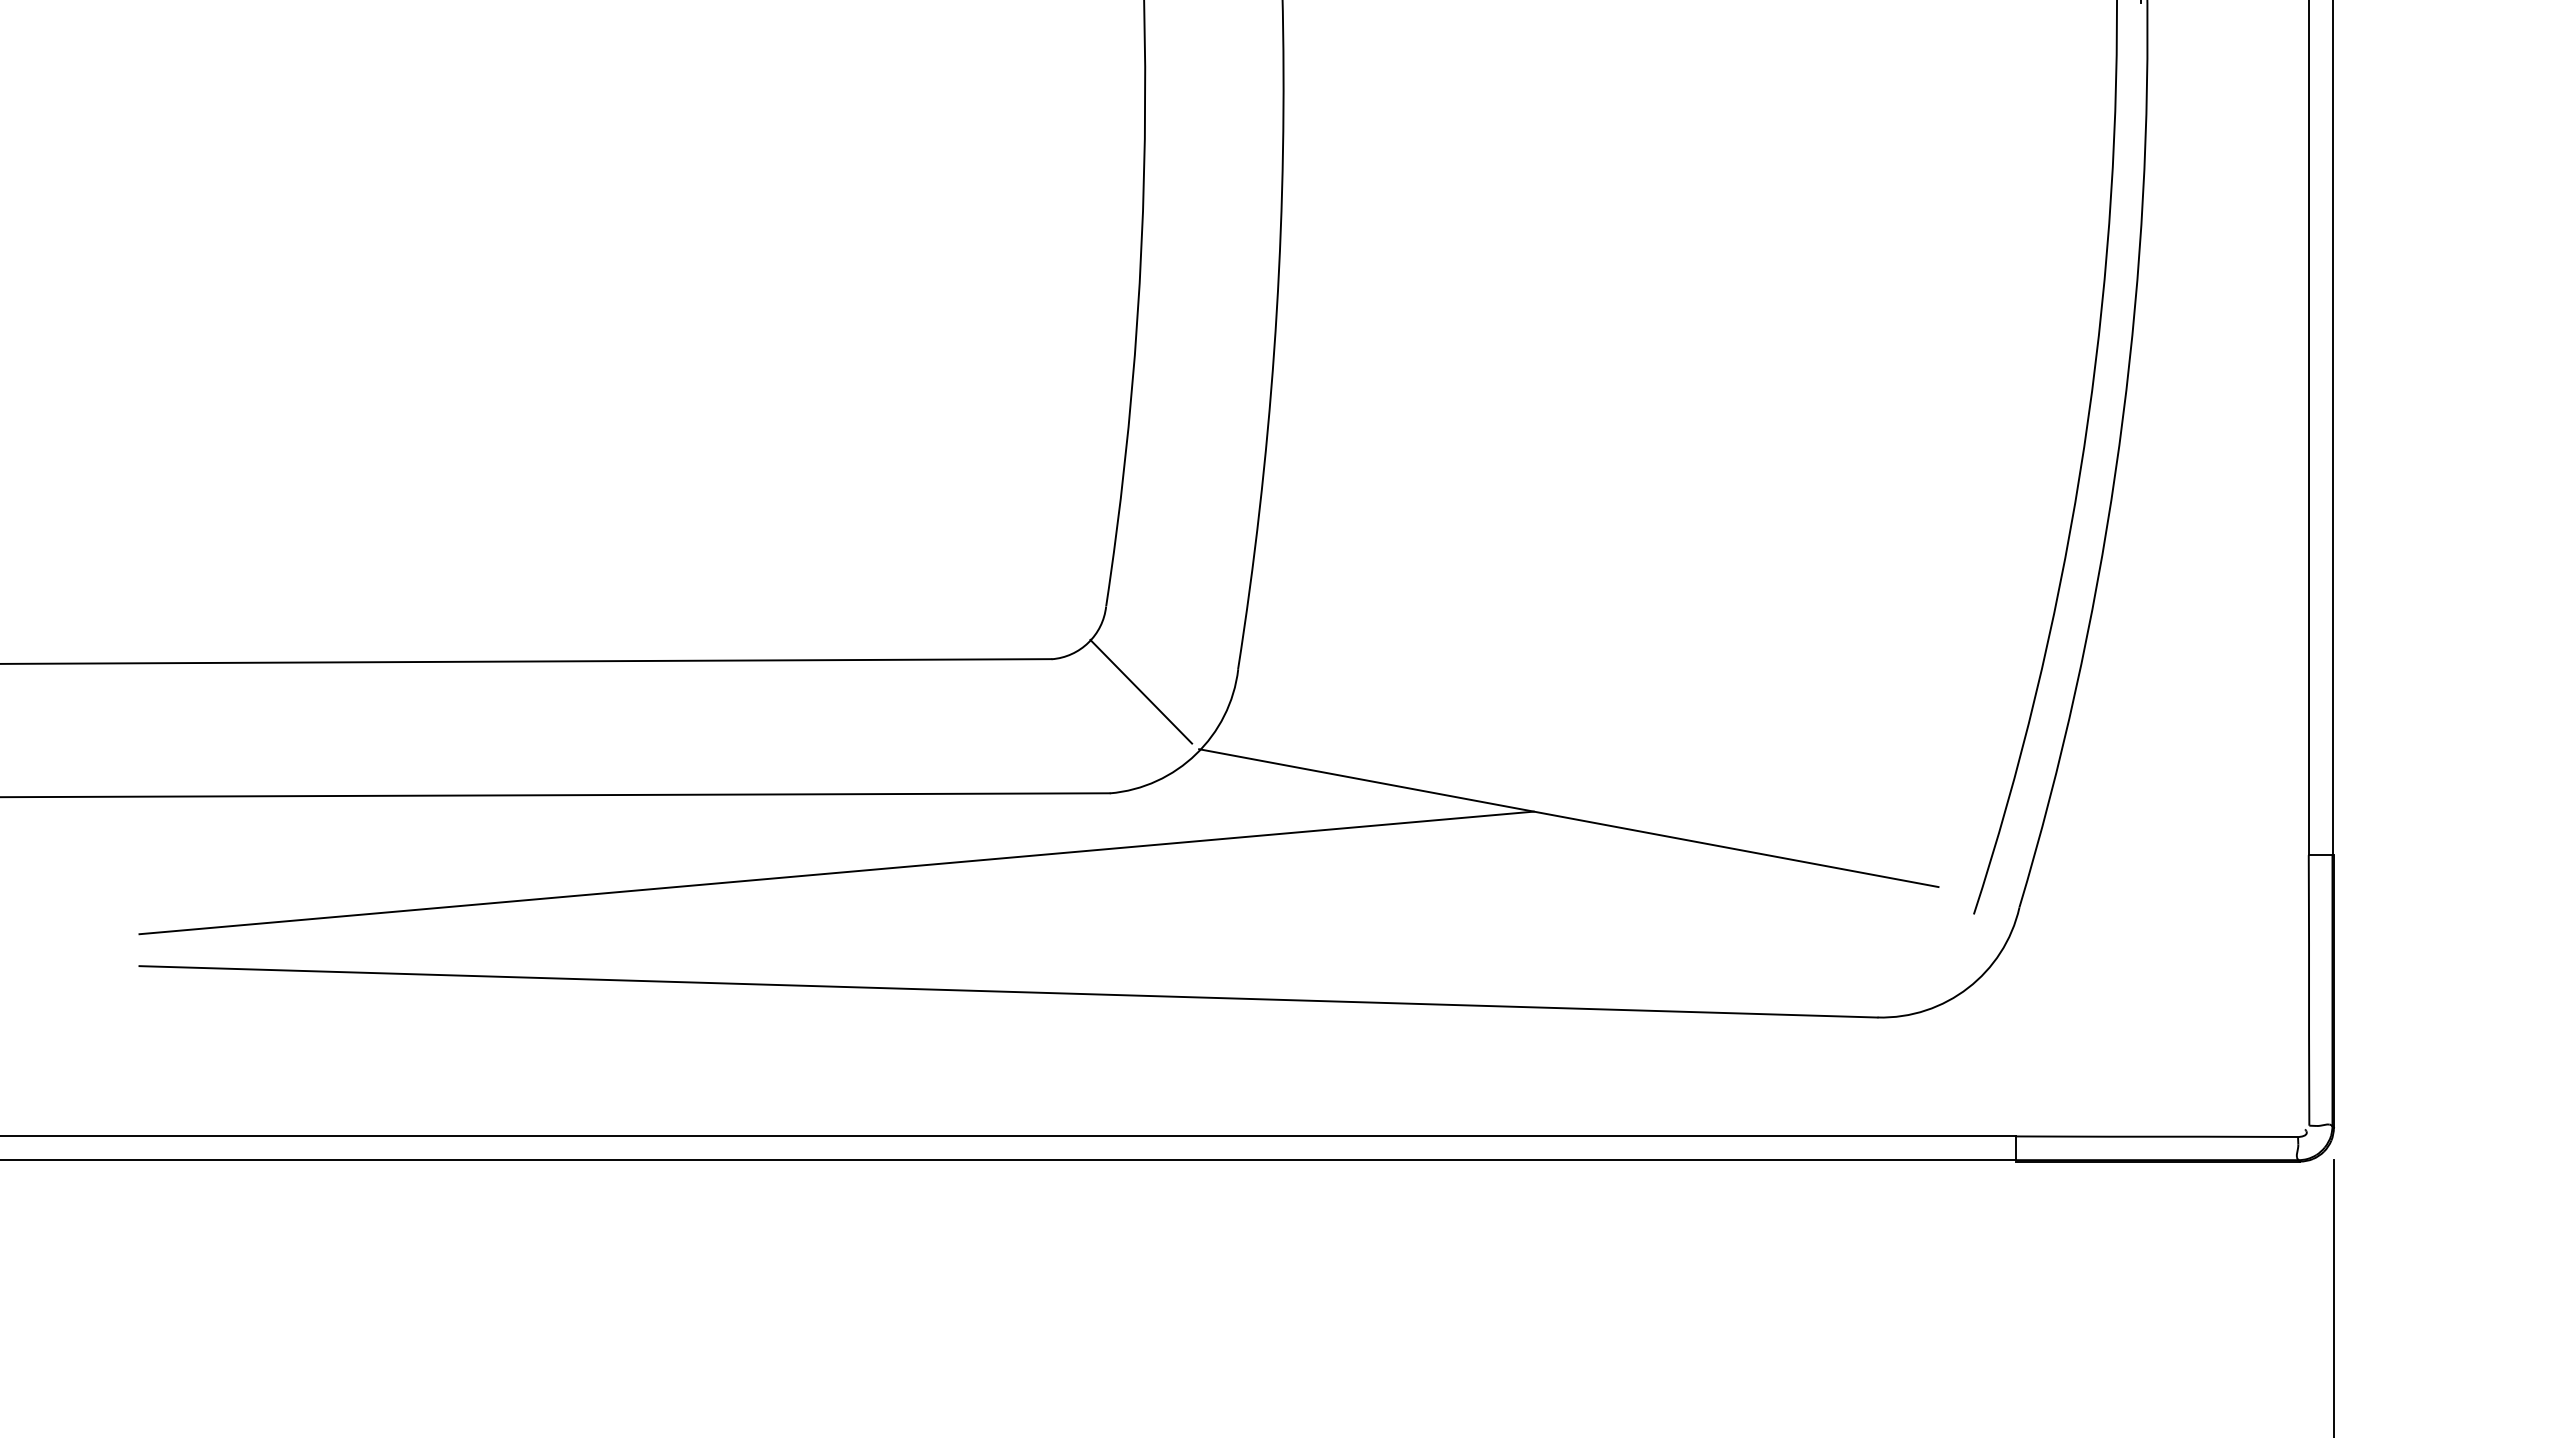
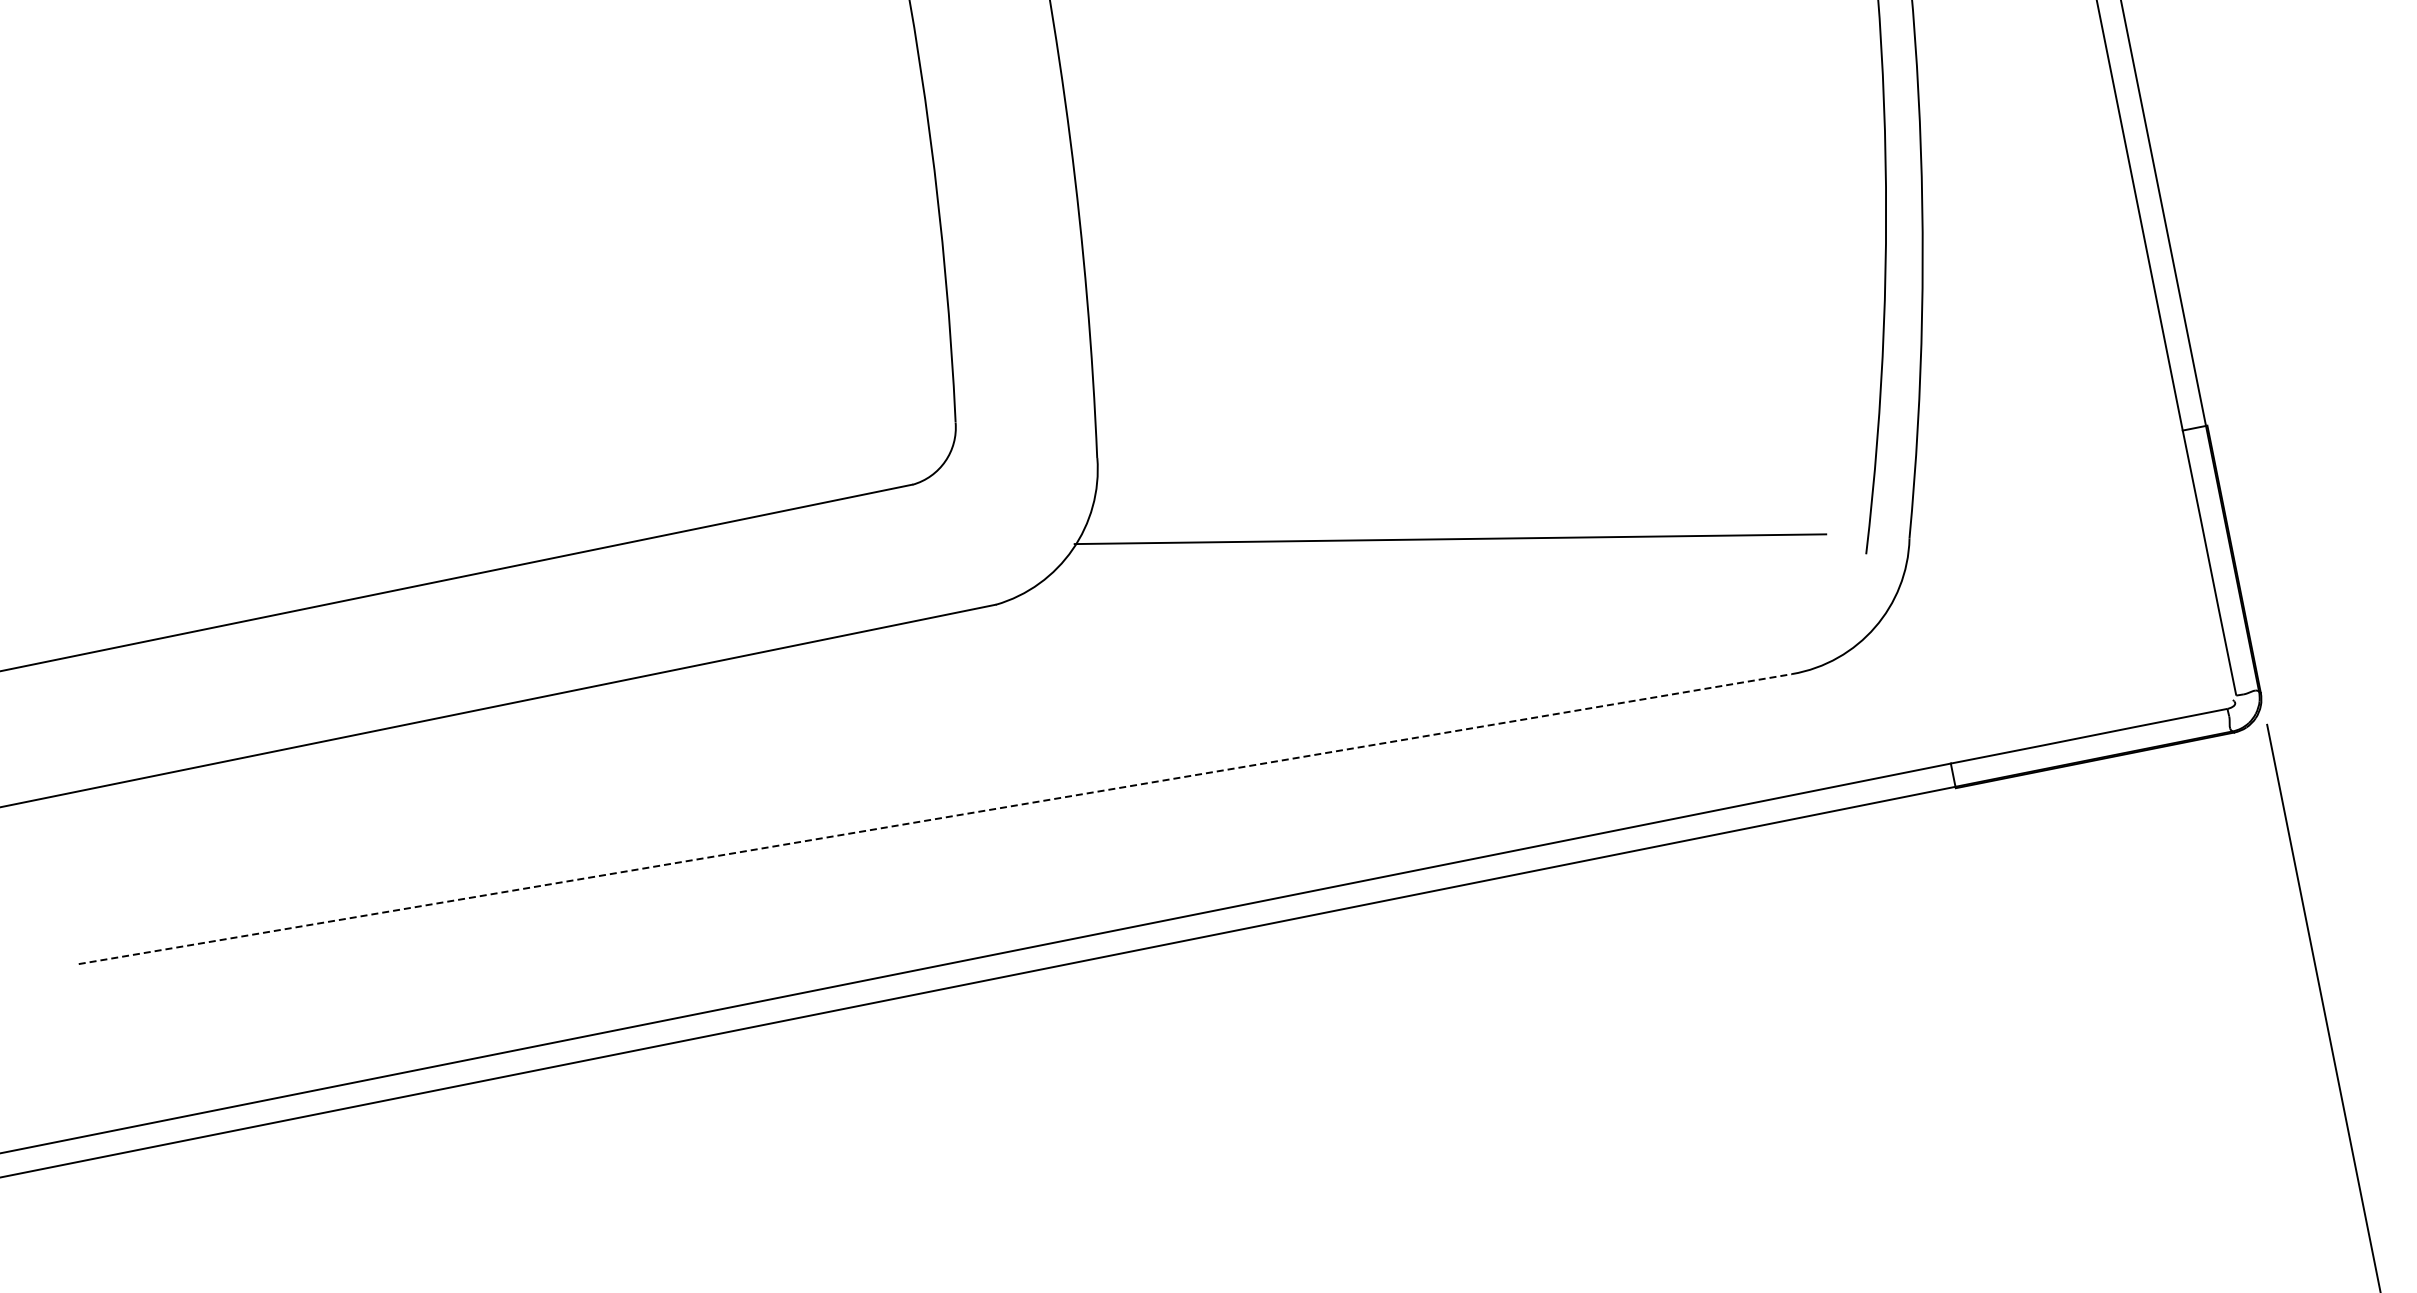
line: (1141, 691) -> (1006, 498), removed
line: (836, 872) -> (743, 735), removed
line: (1009, 991) -> (936, 818), solid -> dashed

